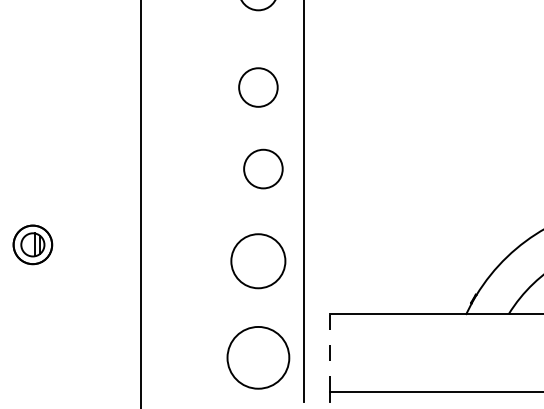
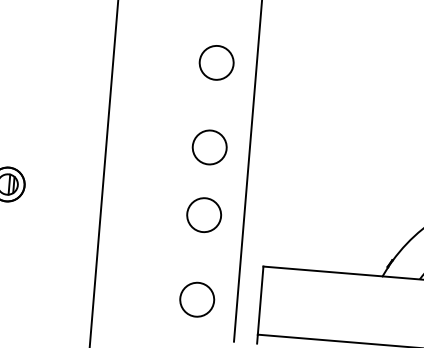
circle: (263, 168) -> (209, 146), moved
circle: (258, 261) -> (204, 215), size x0.71
line: (330, 352) -> (260, 300), dashed -> solid
circle: (258, 357) -> (197, 299), size x0.62

